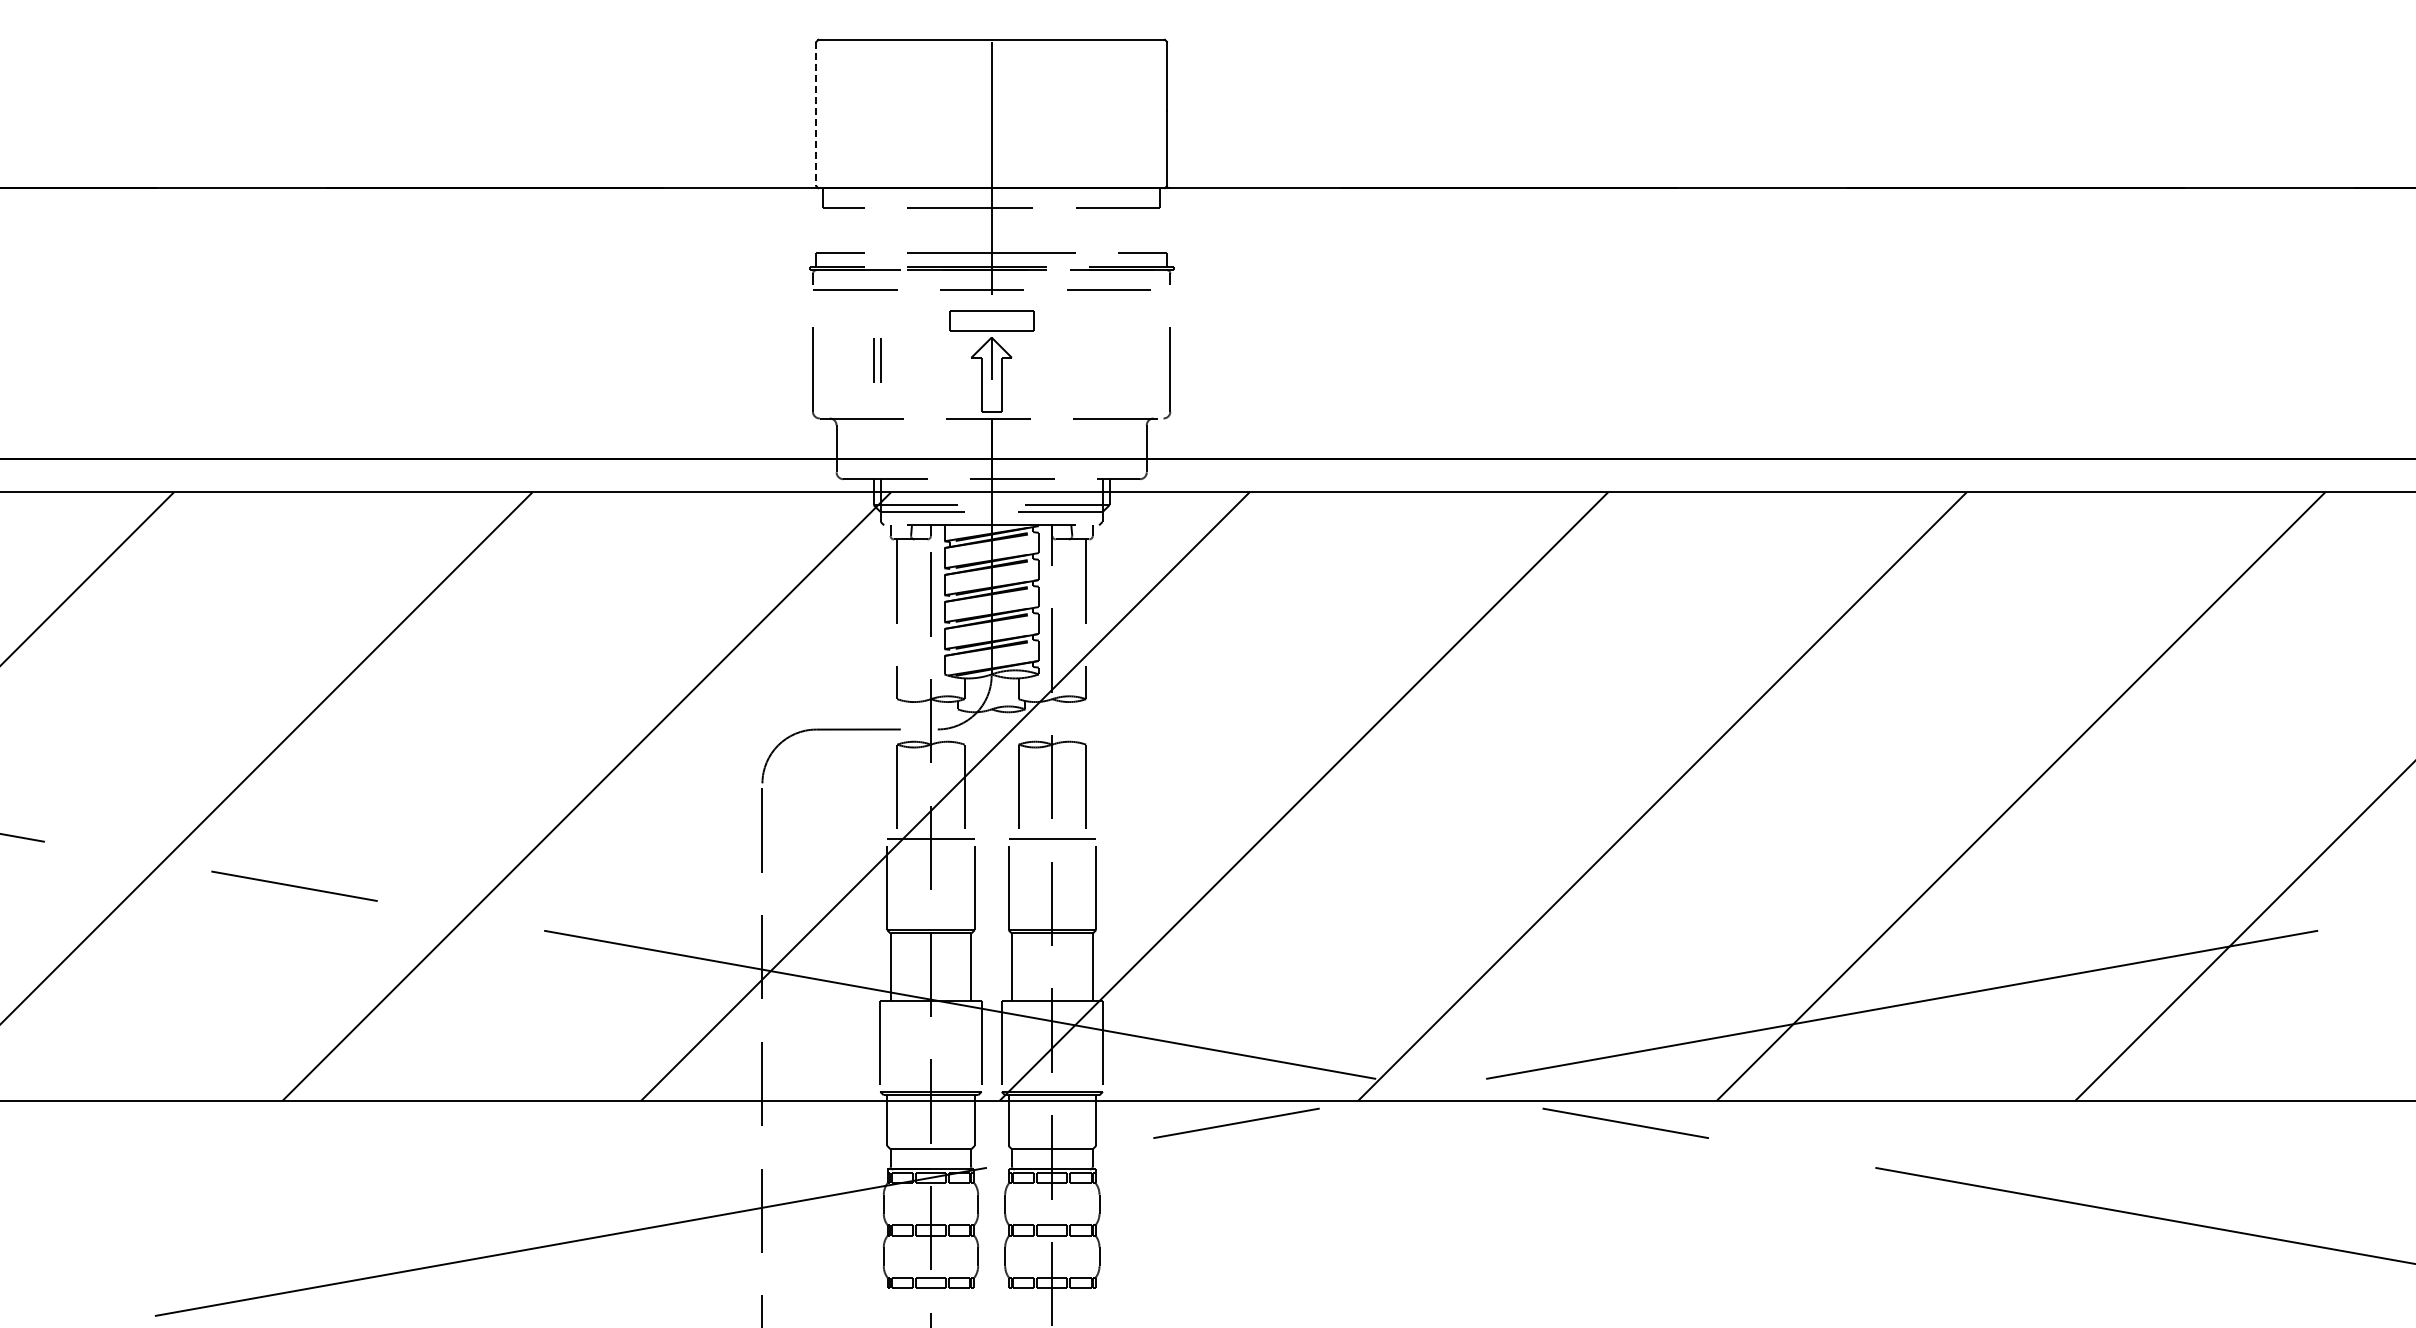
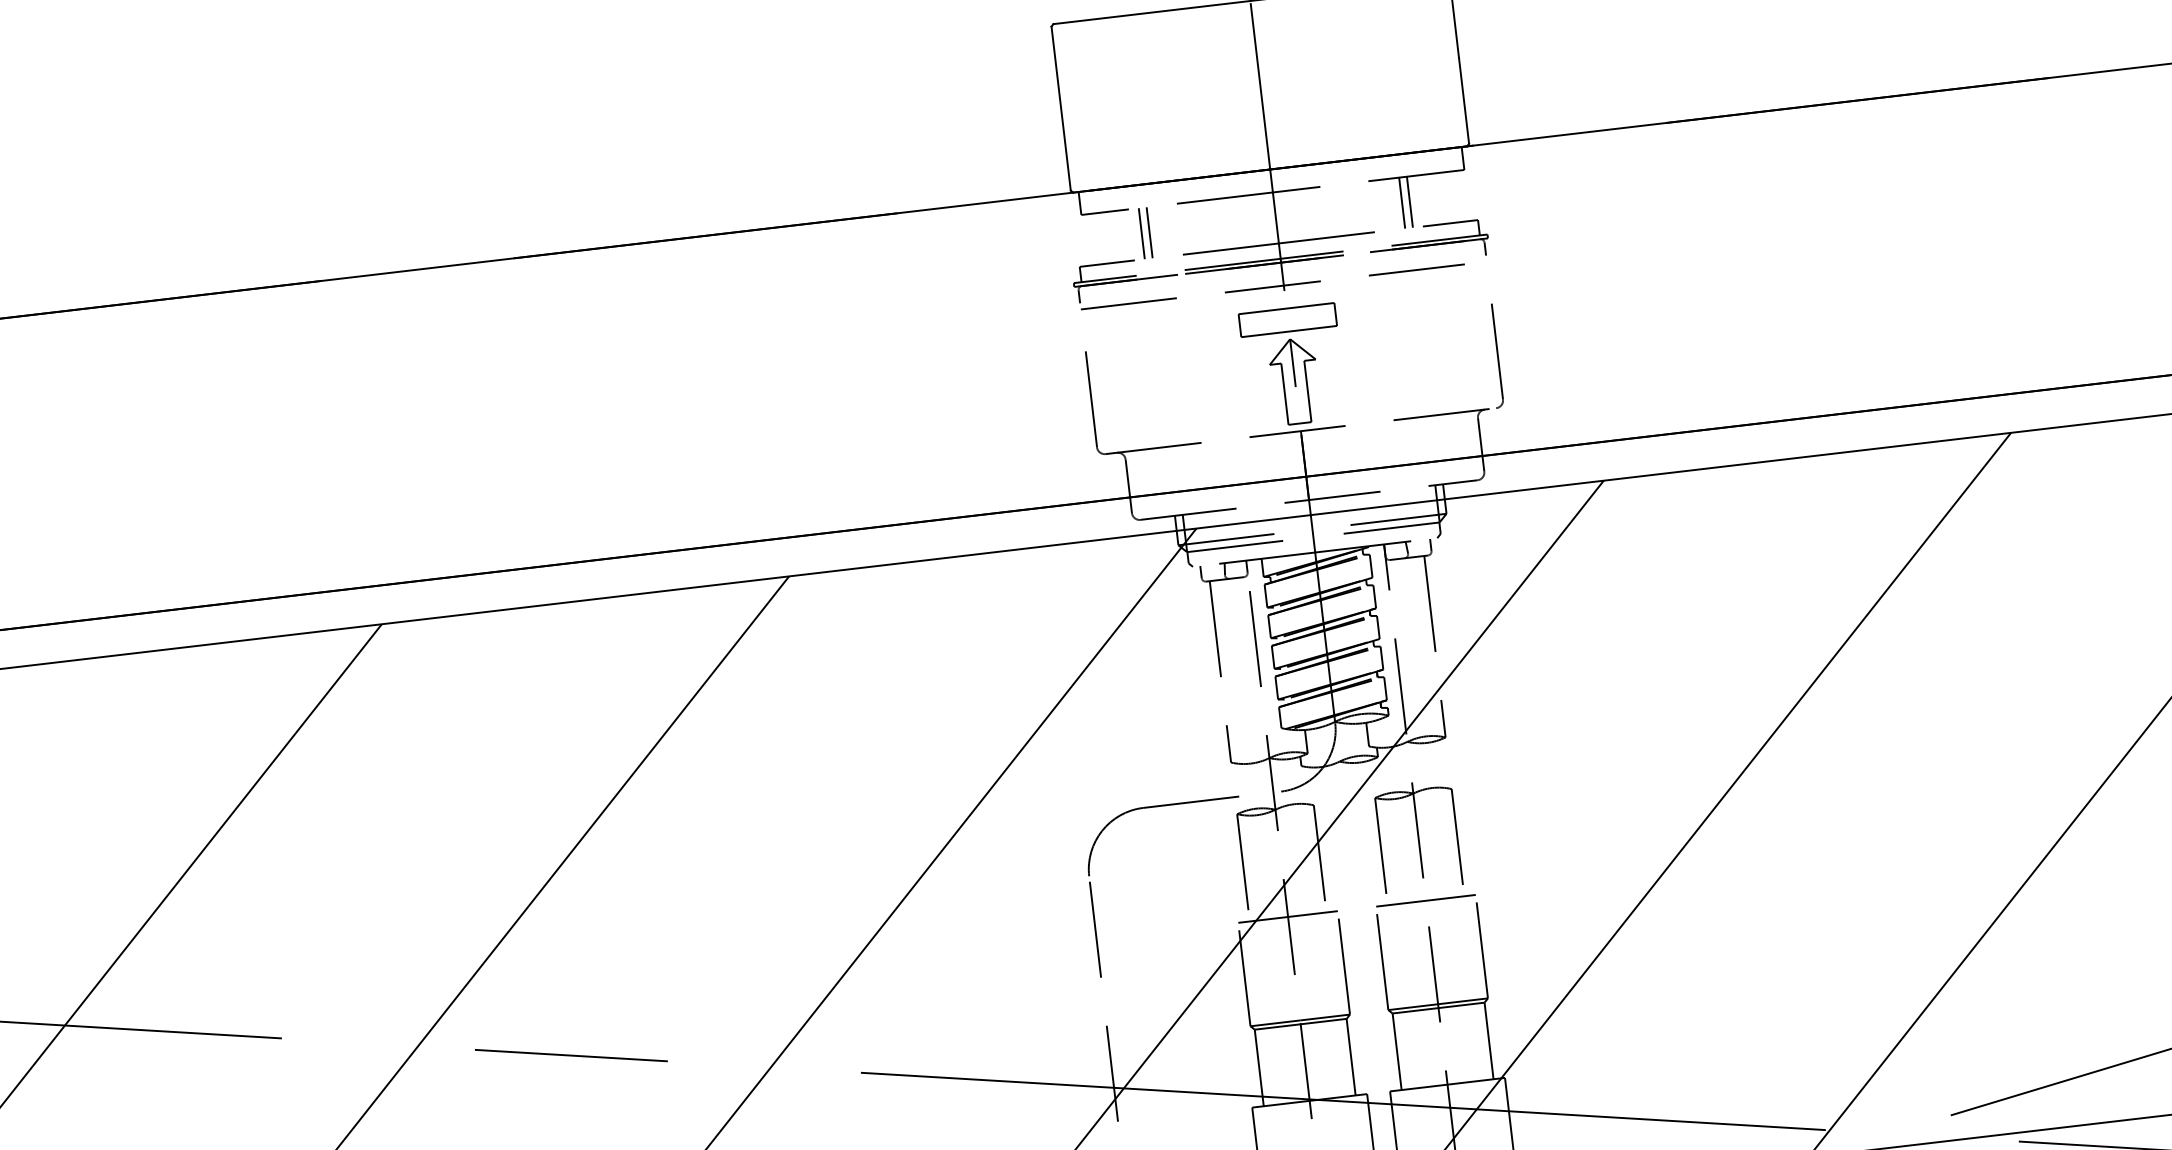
line: (816, 114) -> (1061, 109), dashed -> solid
line: (1102, 230) -> (1401, 202), added
line: (1109, 230) -> (1409, 201), added
part: (877, 360) -> (1146, 232), moved

